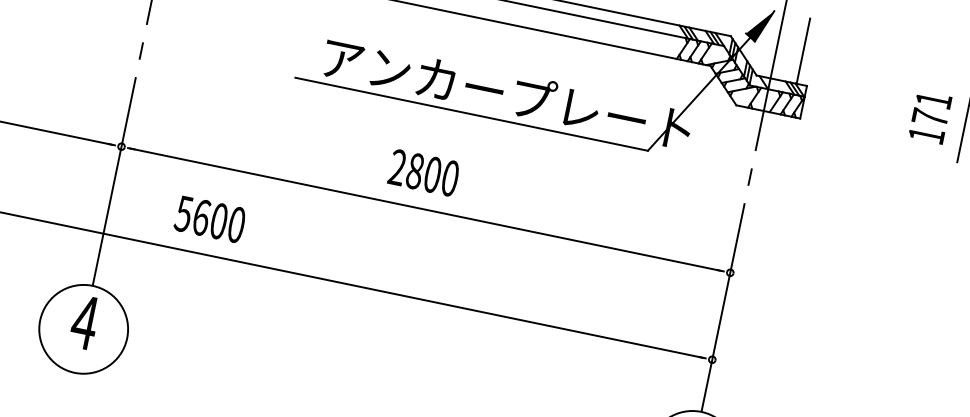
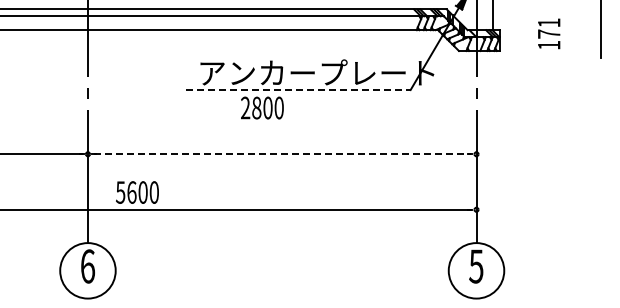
line: (472, 115) -> (298, 90), solid -> dashed
text: (930, 116) -> (549, 33), moved
text: (424, 172) -> (262, 107), moved
line: (426, 210) -> (282, 154), solid -> dashed
text: (210, 219) -> (137, 192), moved
text: (84, 322) -> (87, 266), 4 -> 6

